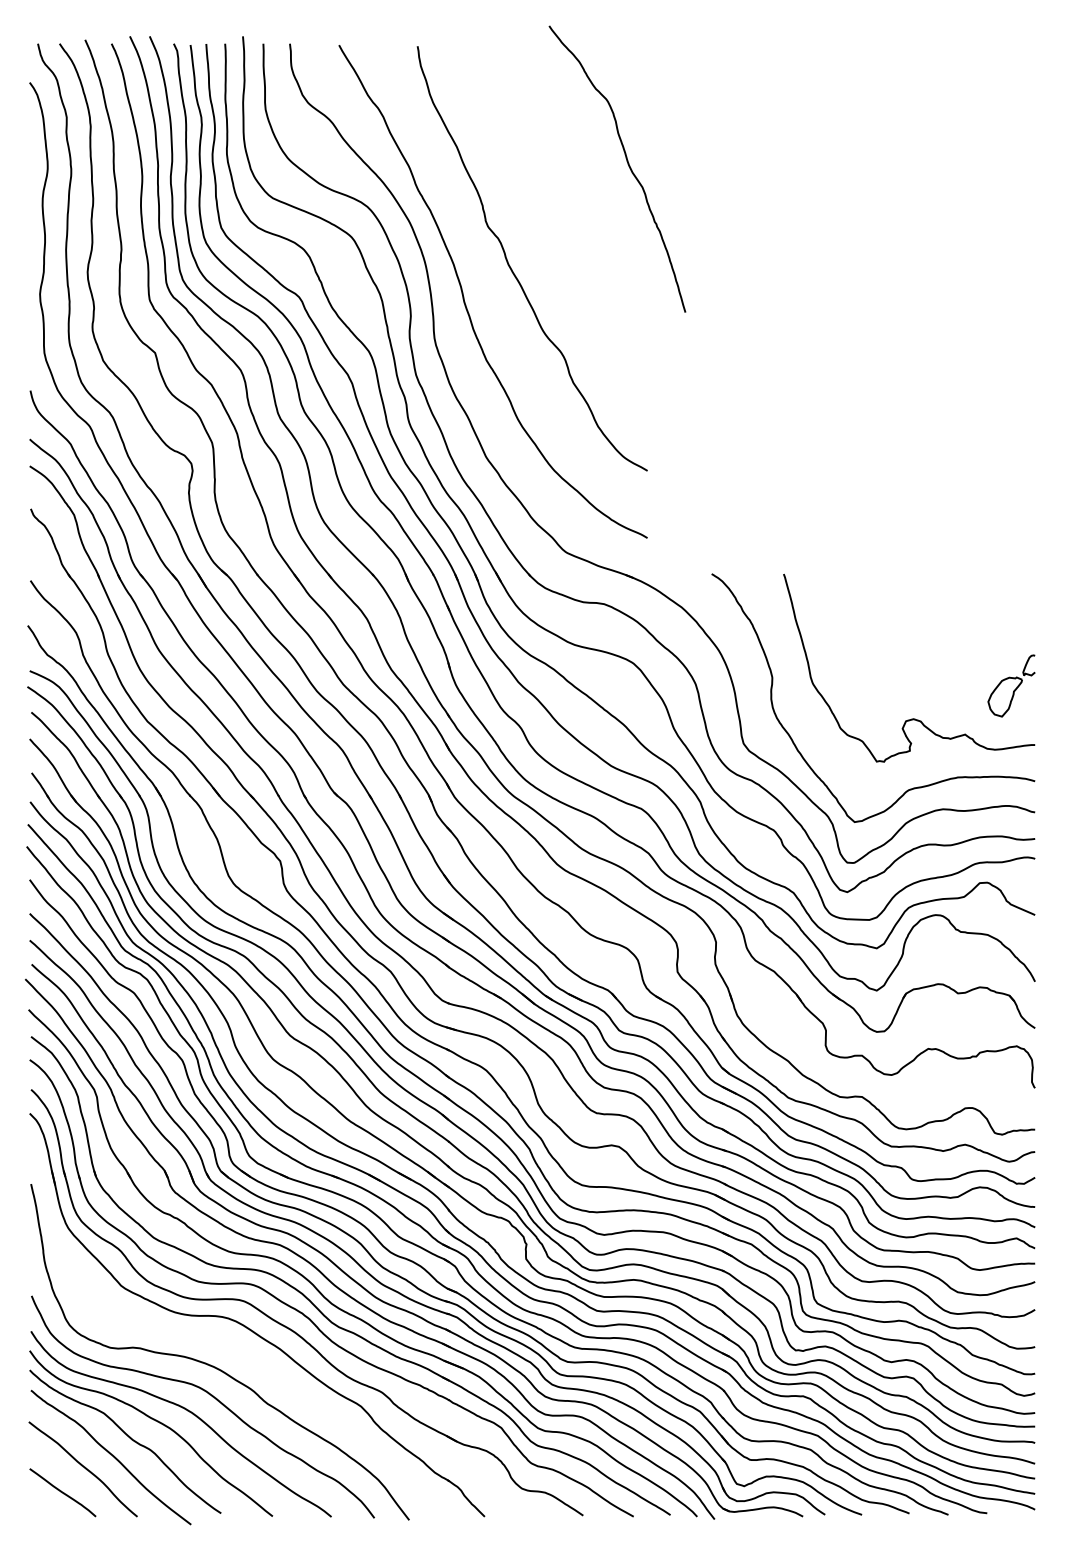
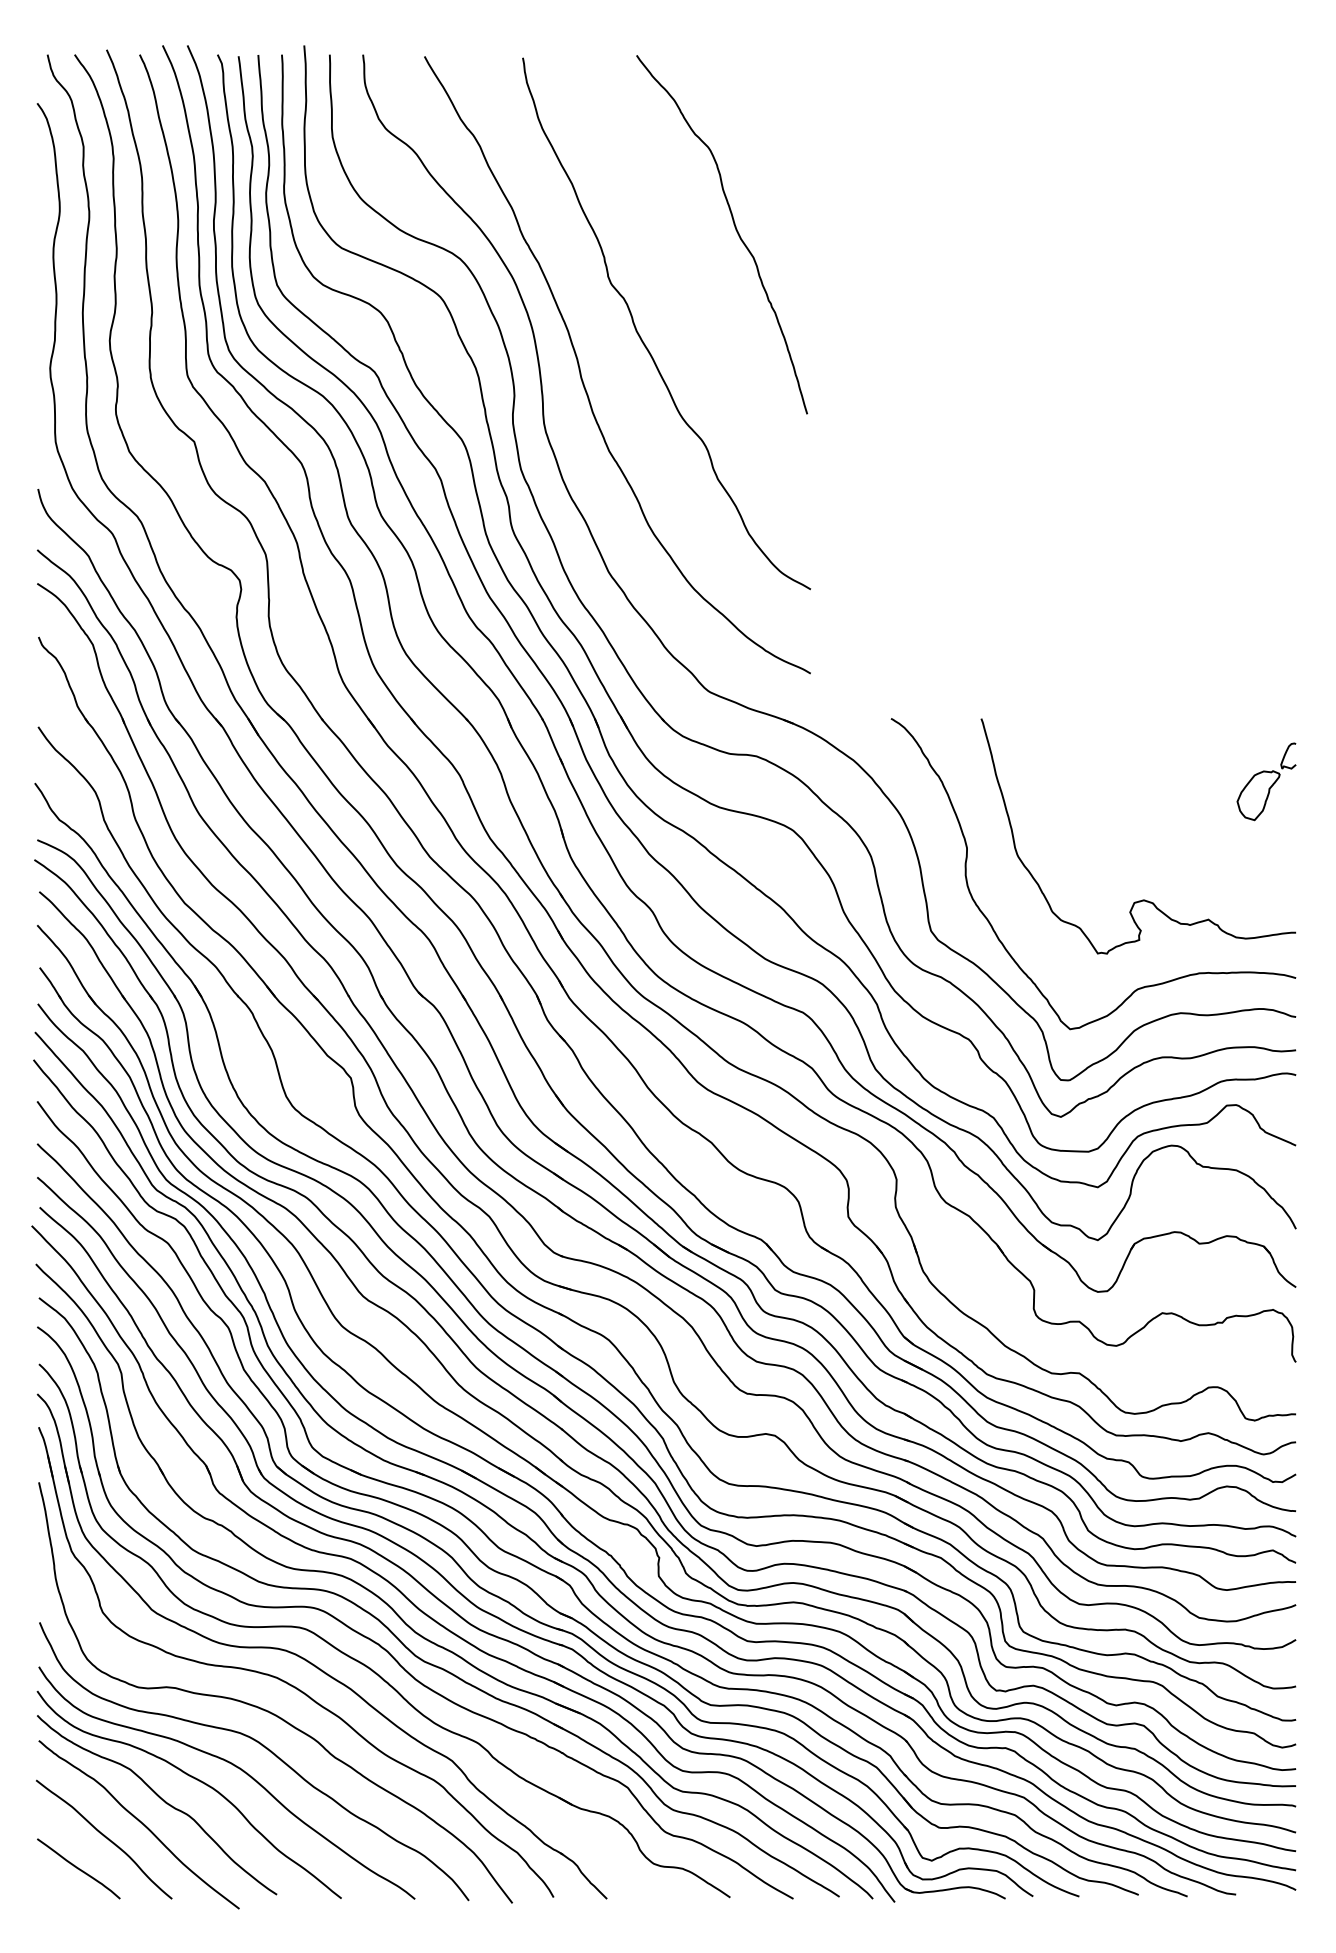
curve: (628, 165) -> (735, 230), moved
part: (1011, 685) -> (1266, 781), moved
part: (228, 1343) -> (286, 1681), added

